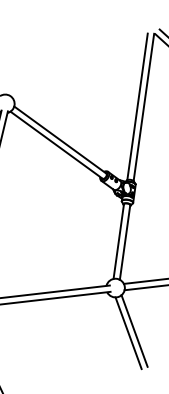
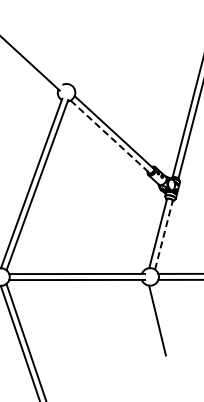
line: (56, 144) -> (110, 136), solid -> dashed
line: (124, 241) -> (163, 234), solid -> dashed
line: (133, 331) -> (162, 319), removed

